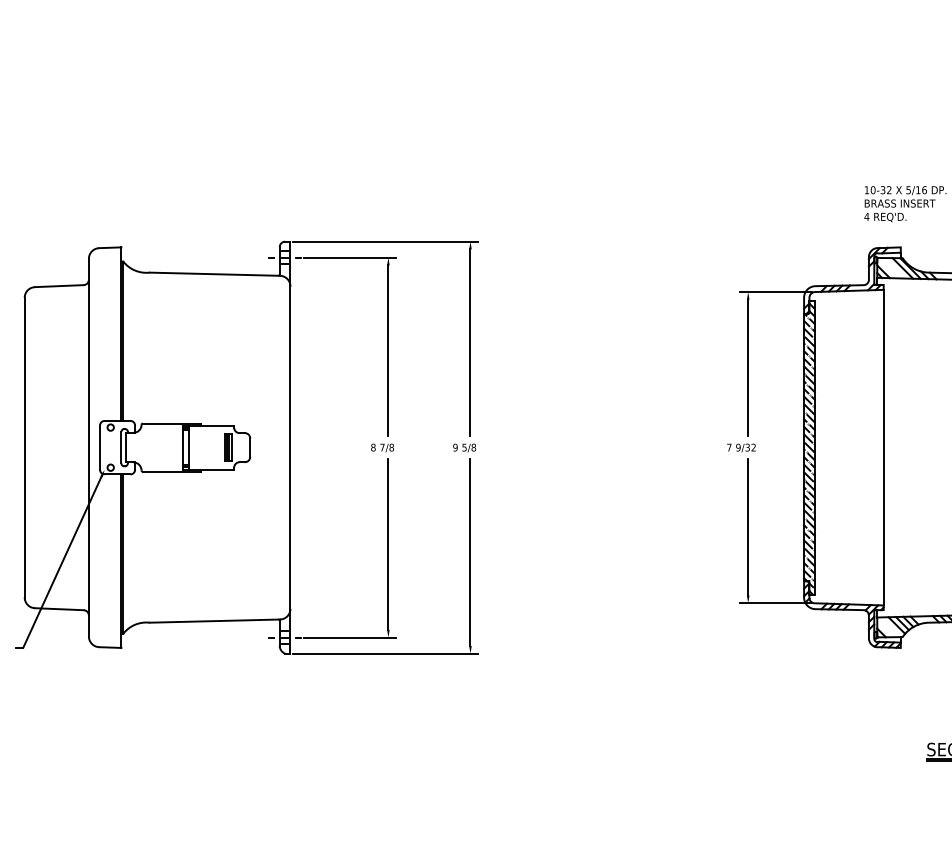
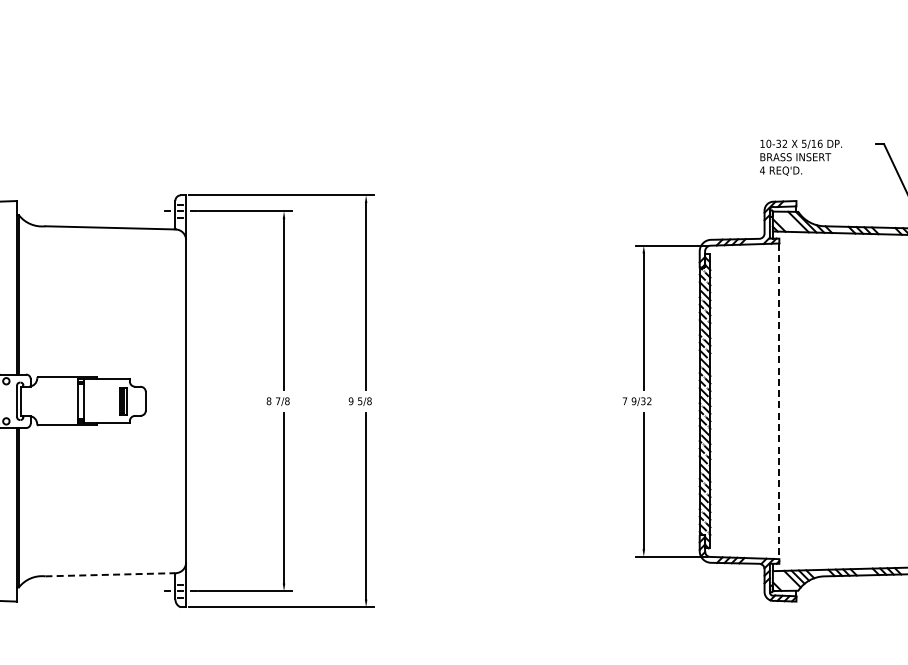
line: (883, 447) -> (779, 401), solid -> dashed
line: (215, 621) -> (111, 575), solid -> dashed

